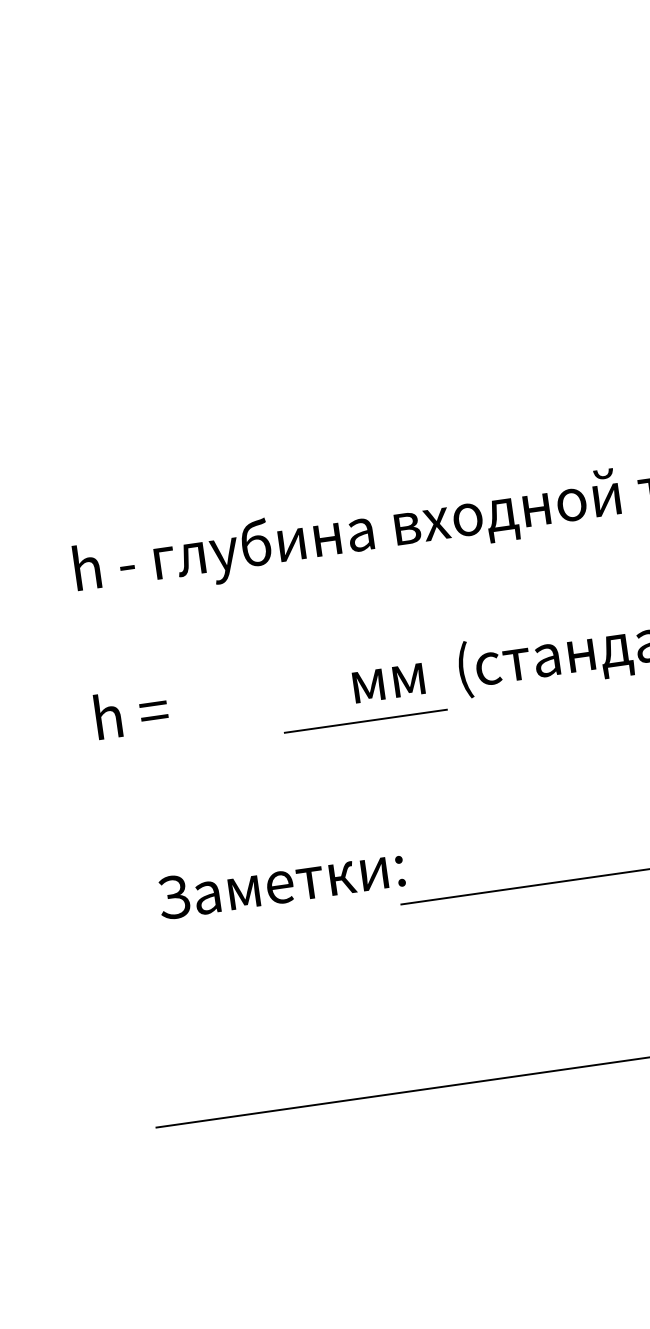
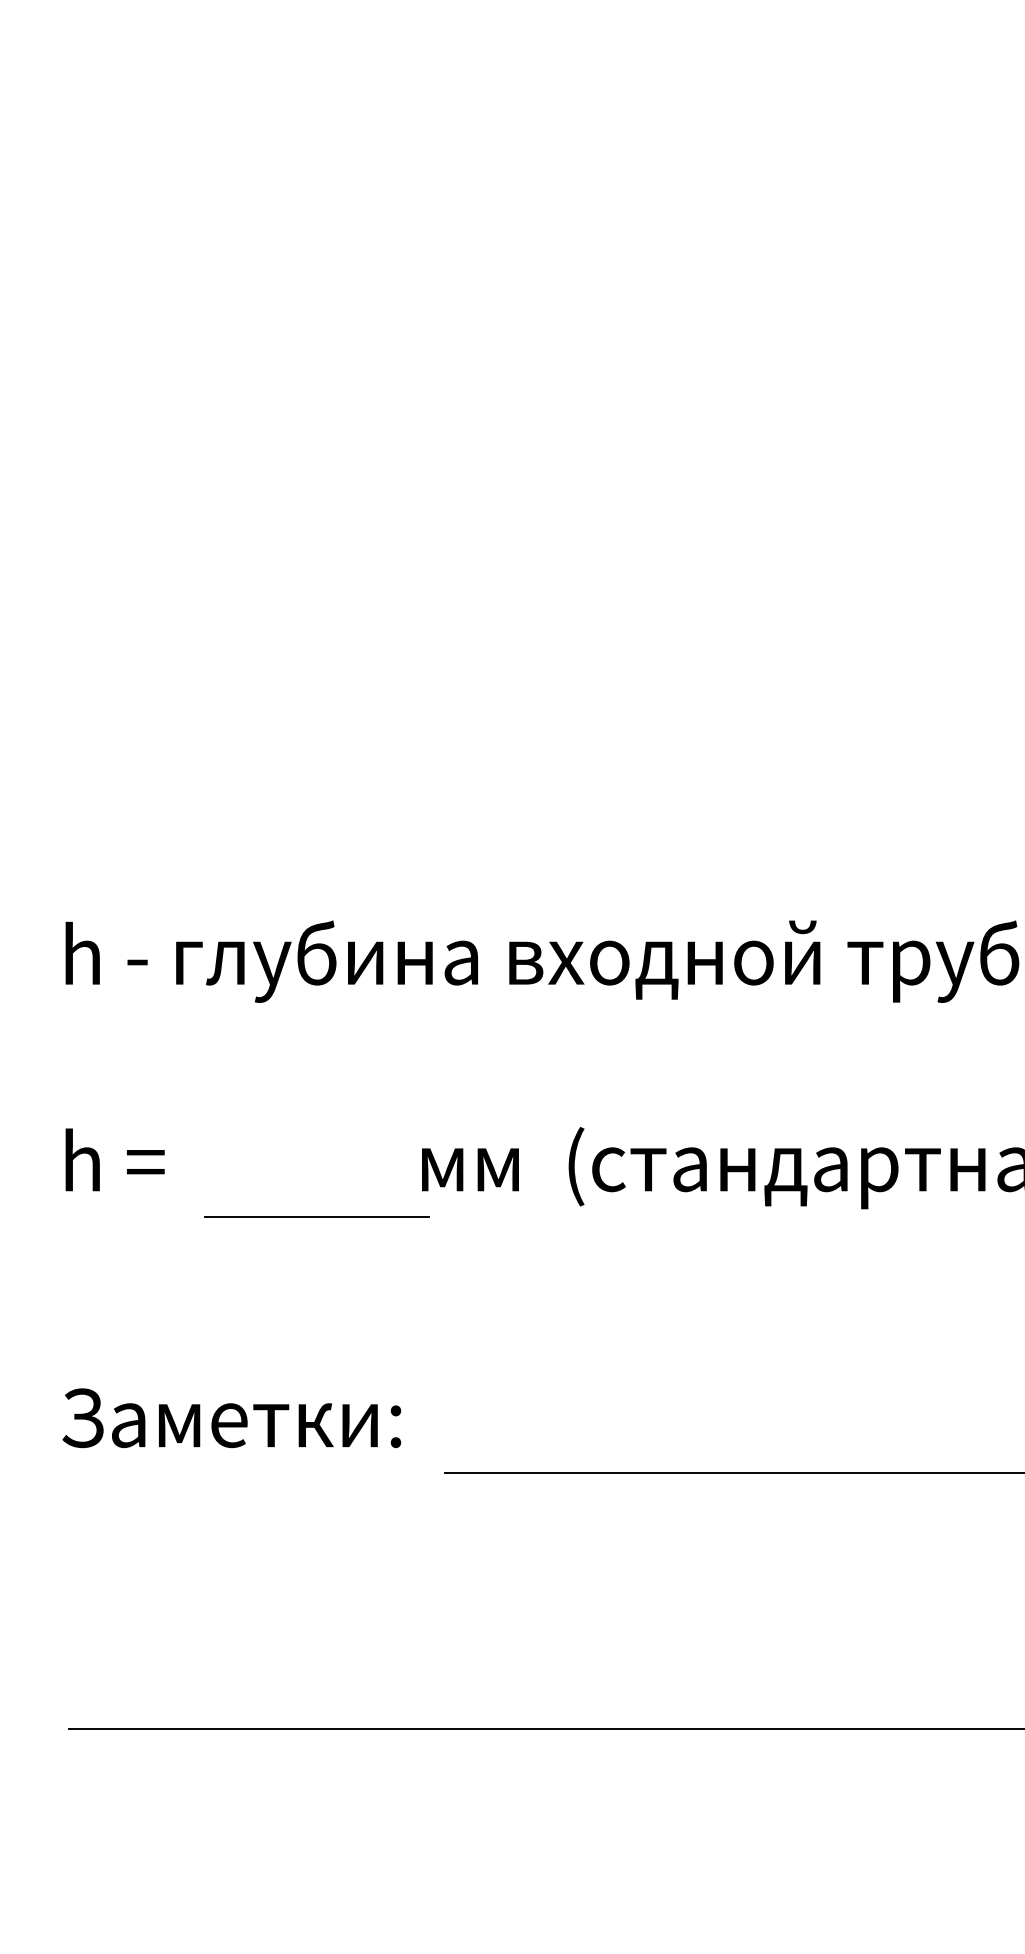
line: (365, 720) -> (316, 1216), moved
text: (281, 882) -> (231, 1418), moved

